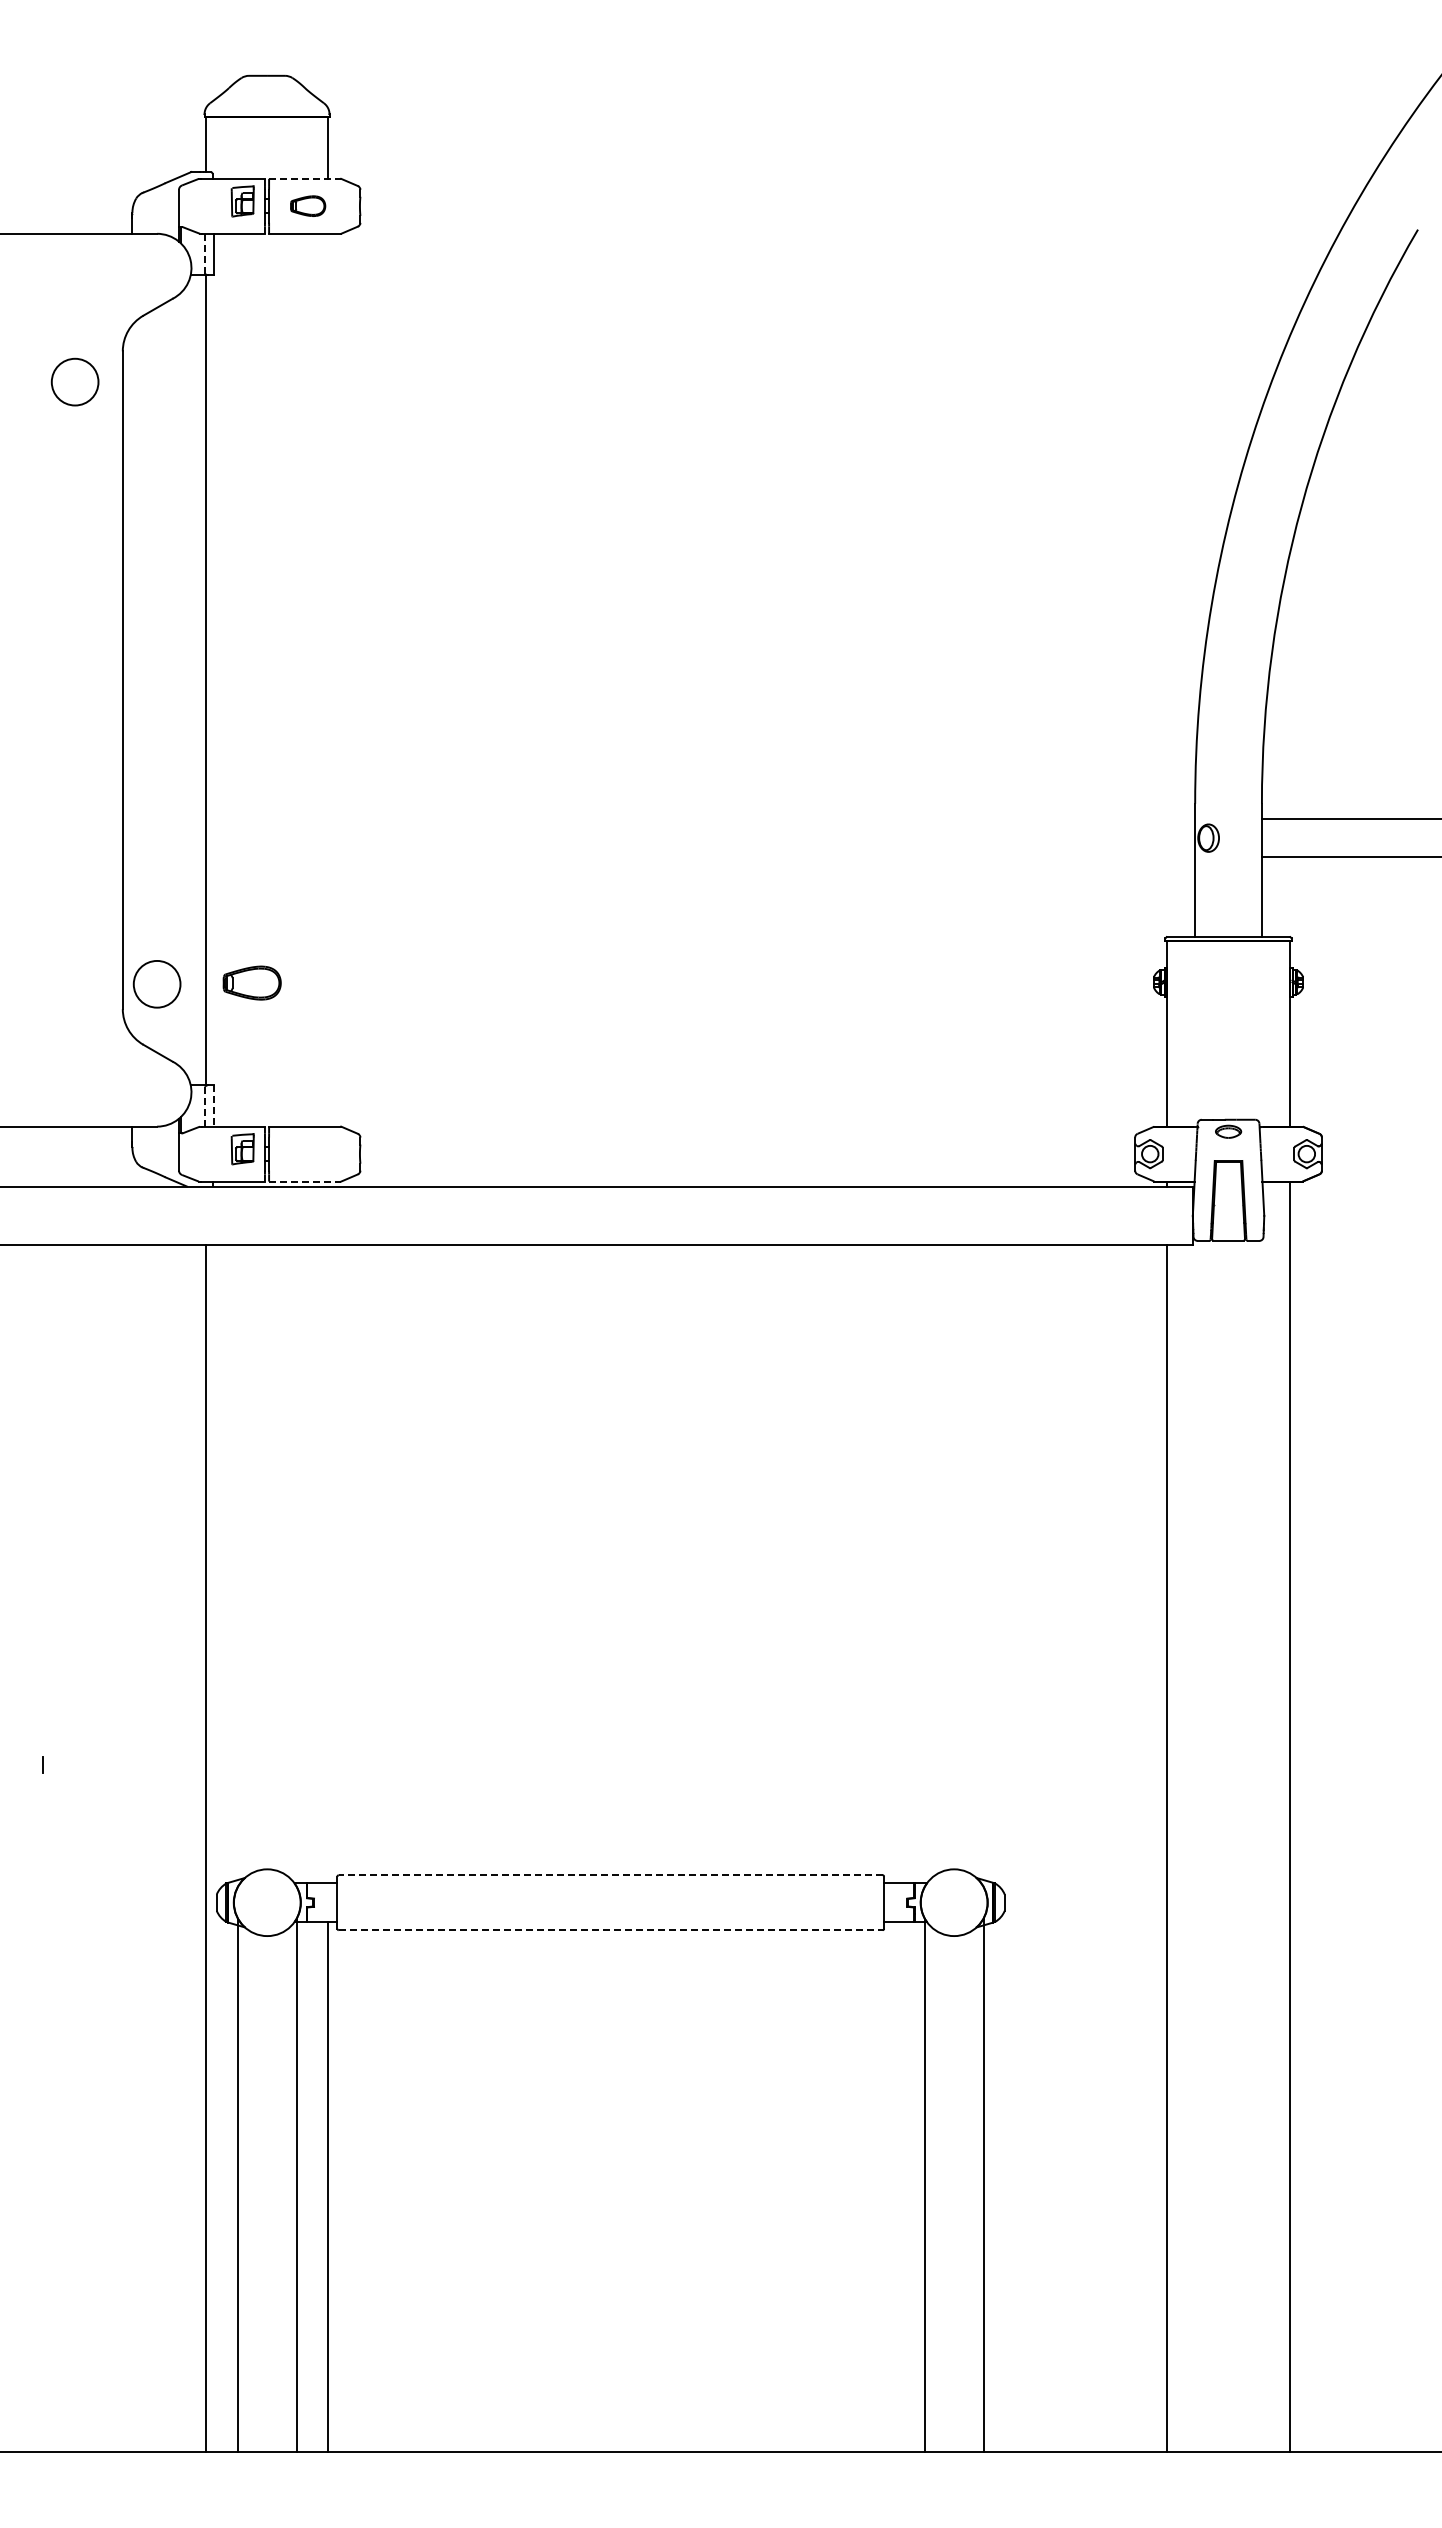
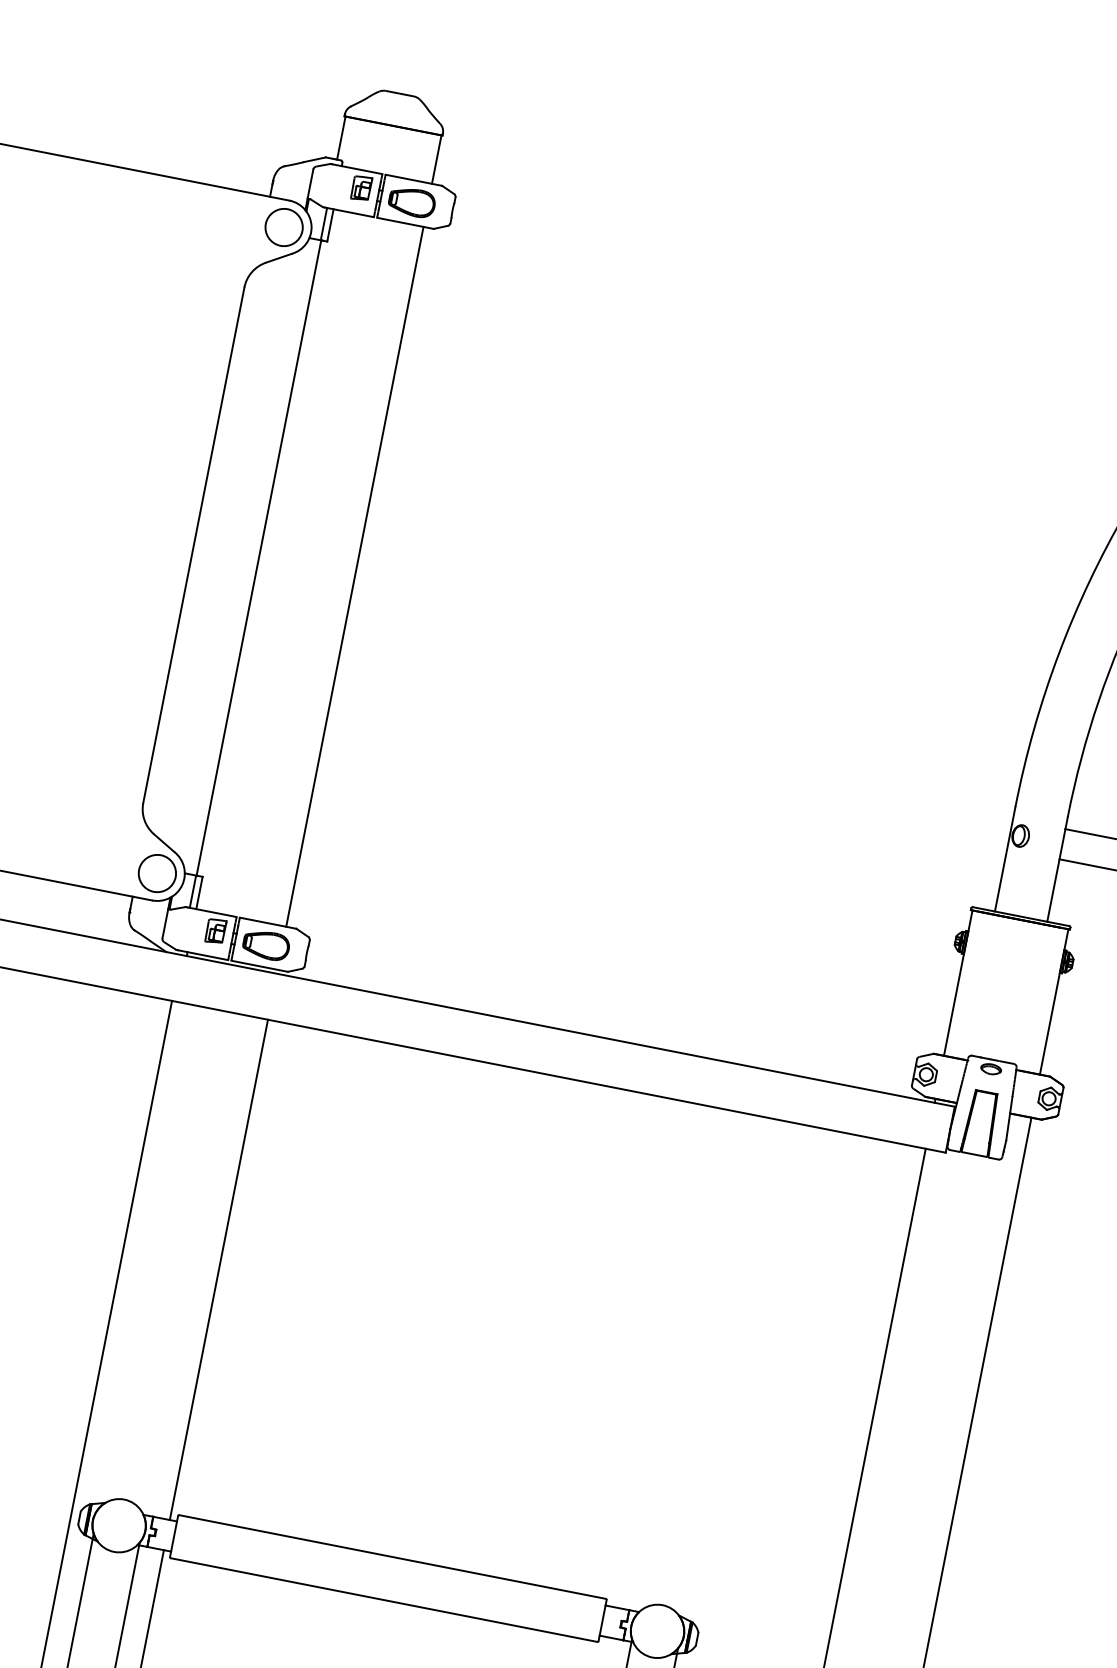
line: (305, 178) -> (414, 180), dashed -> solid
part: (307, 205) -> (411, 201), size x1.67
line: (205, 253) -> (324, 223), dashed -> solid
circle: (74, 381) -> (283, 226), moved
line: (328, 679) -> (355, 576), added
part: (251, 982) -> (265, 944), moved
circle: (156, 984) -> (156, 873), moved
line: (205, 1106) -> (193, 892), dashed -> solid
line: (213, 1106) -> (199, 893), dashed -> solid
line: (305, 1181) -> (259, 966), dashed -> solid
line: (328, 1564) -> (219, 1270), added
line: (610, 1875) -> (392, 1557), dashed -> solid
line: (610, 1930) -> (383, 1600), dashed -> solid

